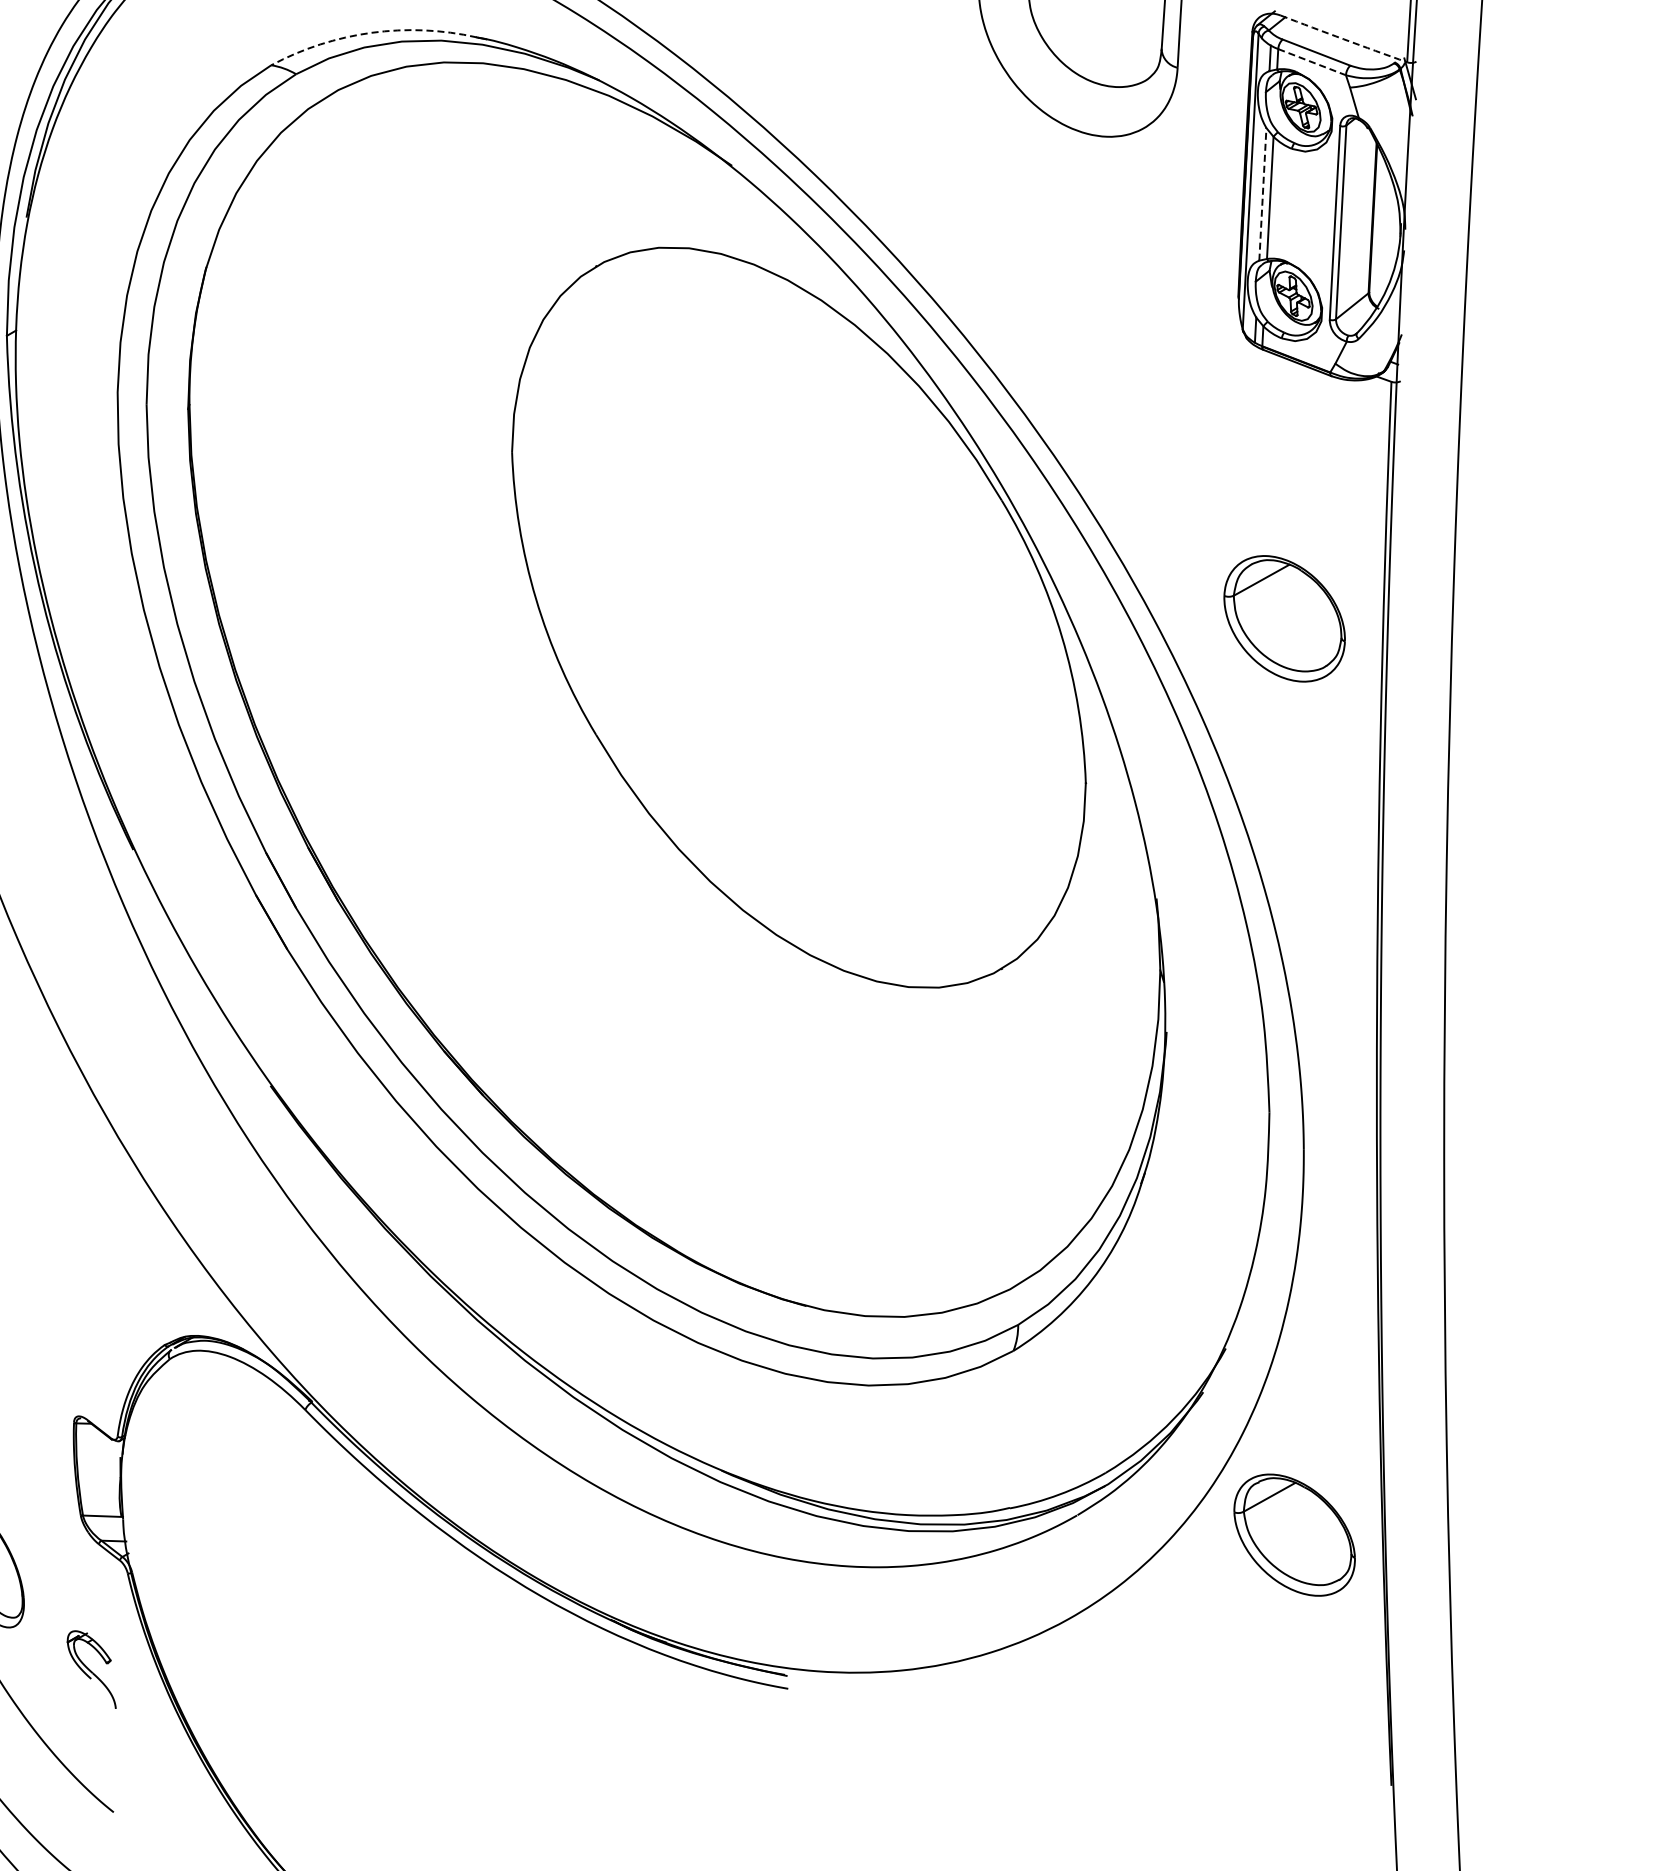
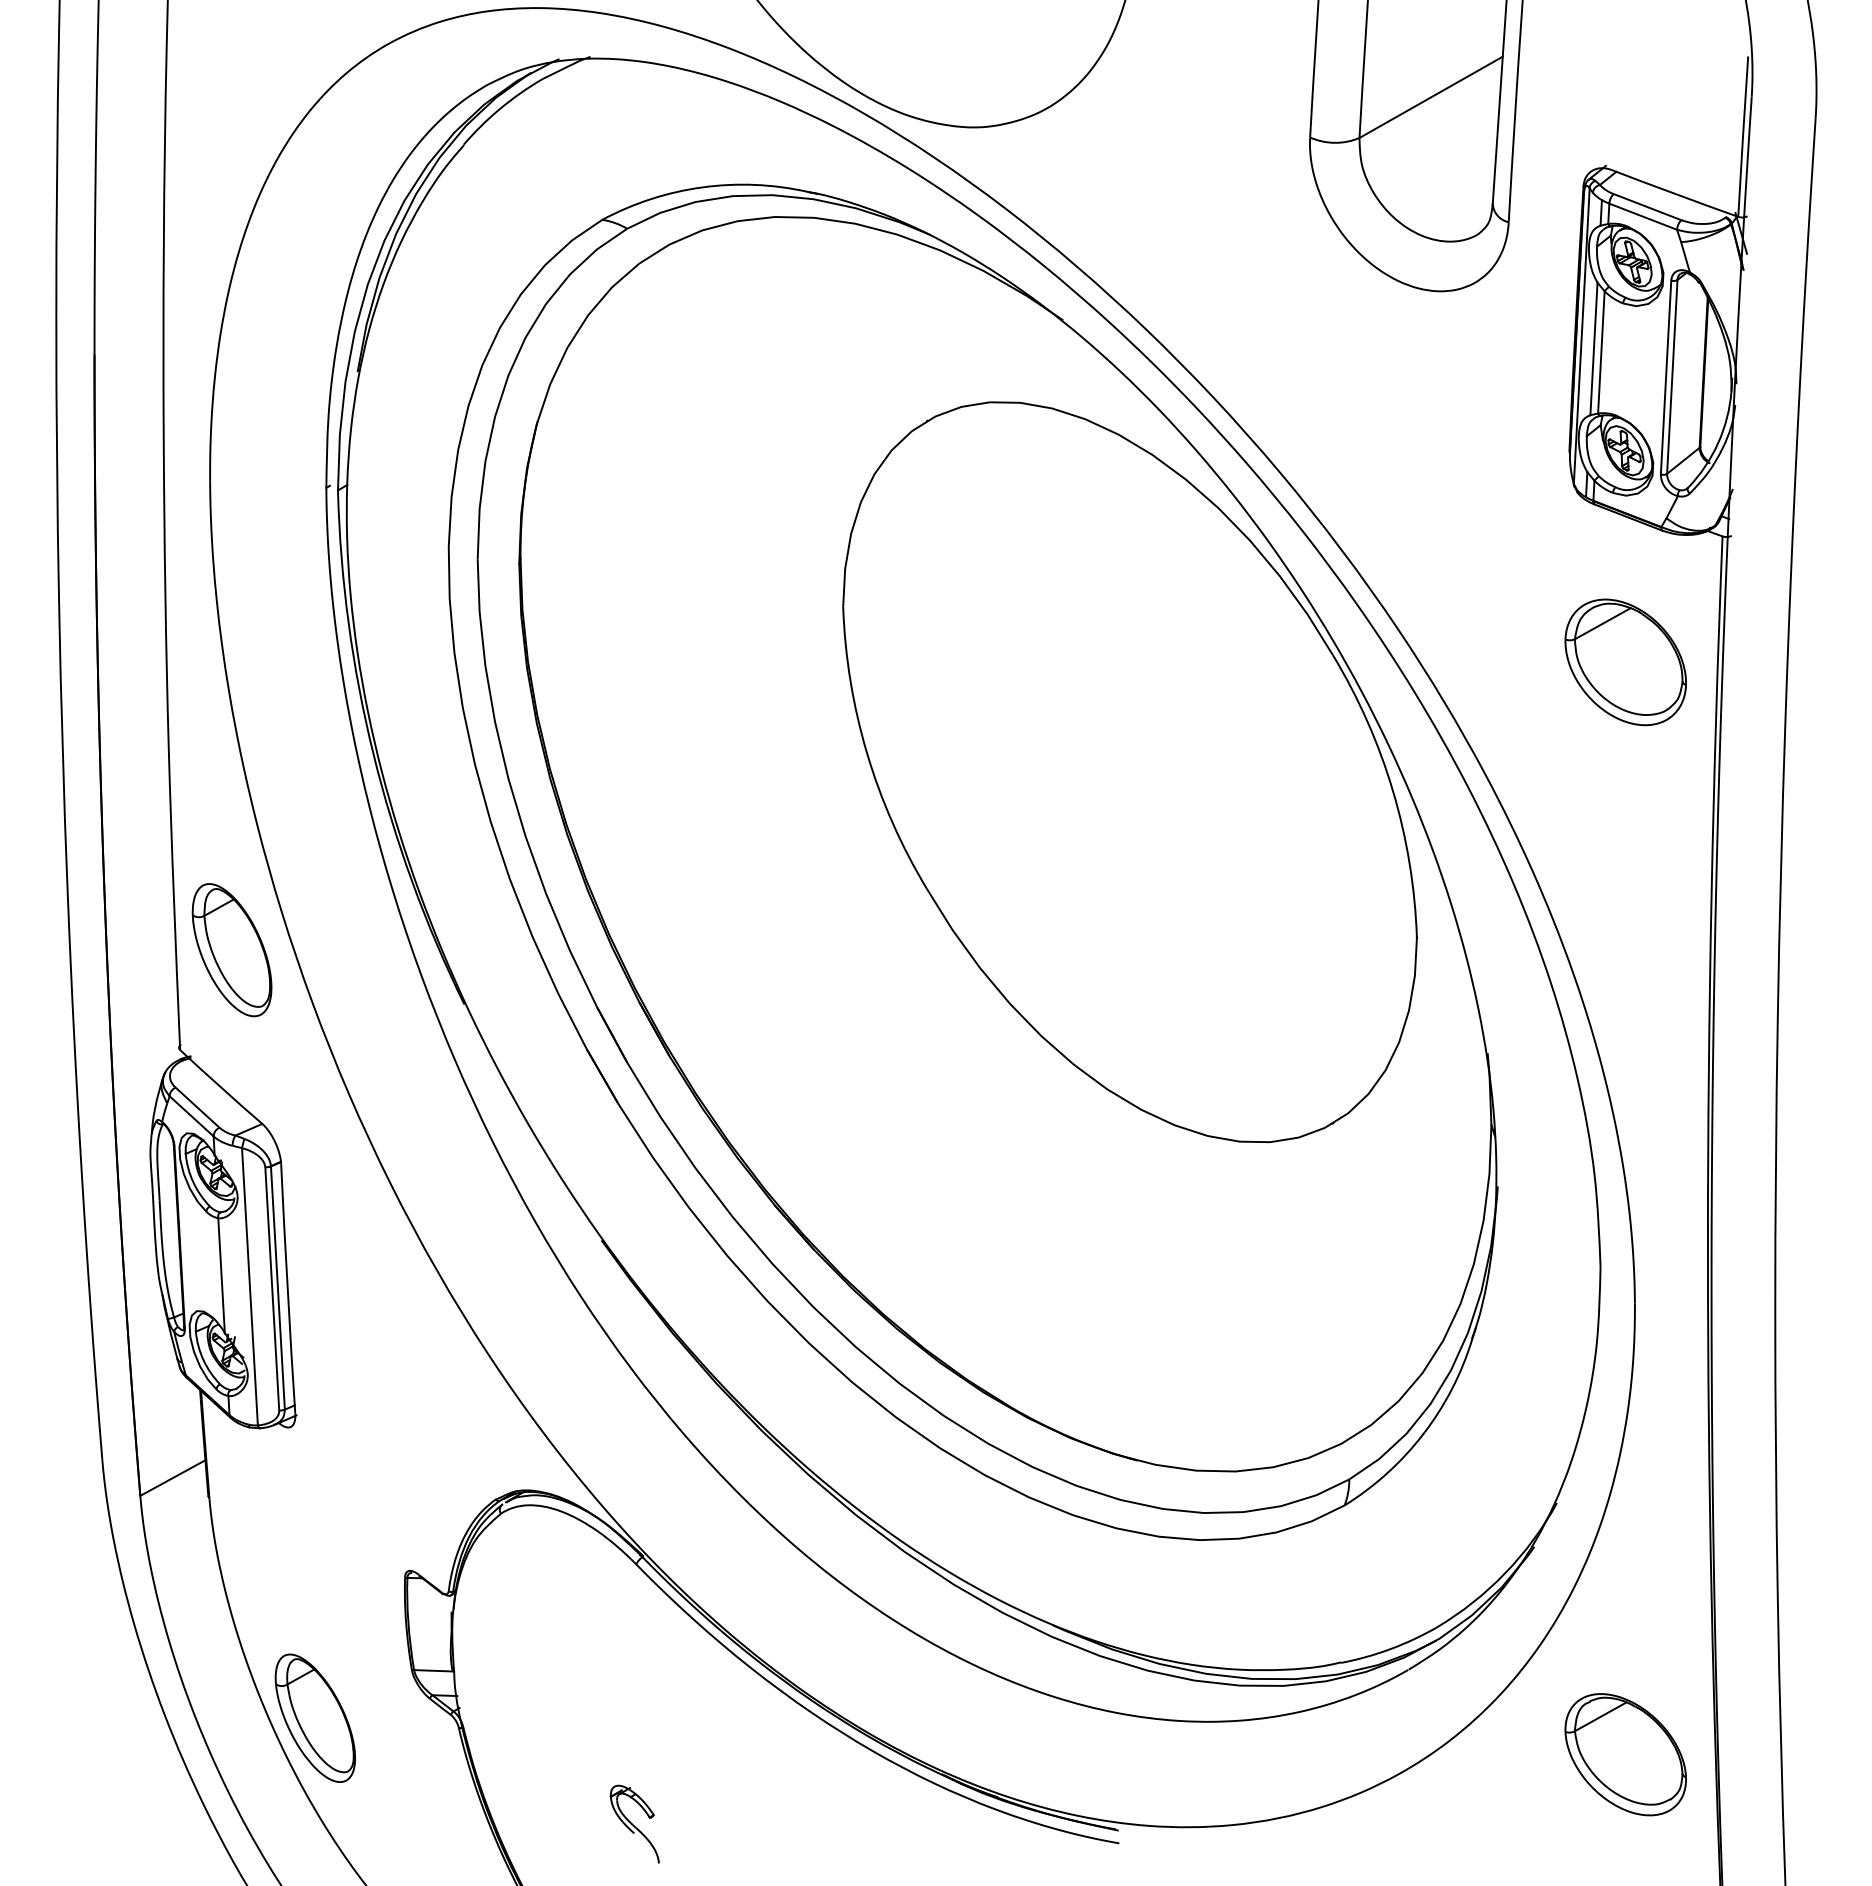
arc: (371, 32) -> (702, 187), dashed -> solid
arc: (1343, 38) -> (1674, 193), dashed -> solid
line: (1312, 61) -> (1643, 216), dashed -> solid
line: (1262, 193) -> (1593, 348), dashed -> solid
part: (1284, 618) -> (1625, 662), moved
part: (1294, 1534) -> (1625, 1754), moved
part: (91, 1668) -> (634, 1823), moved

